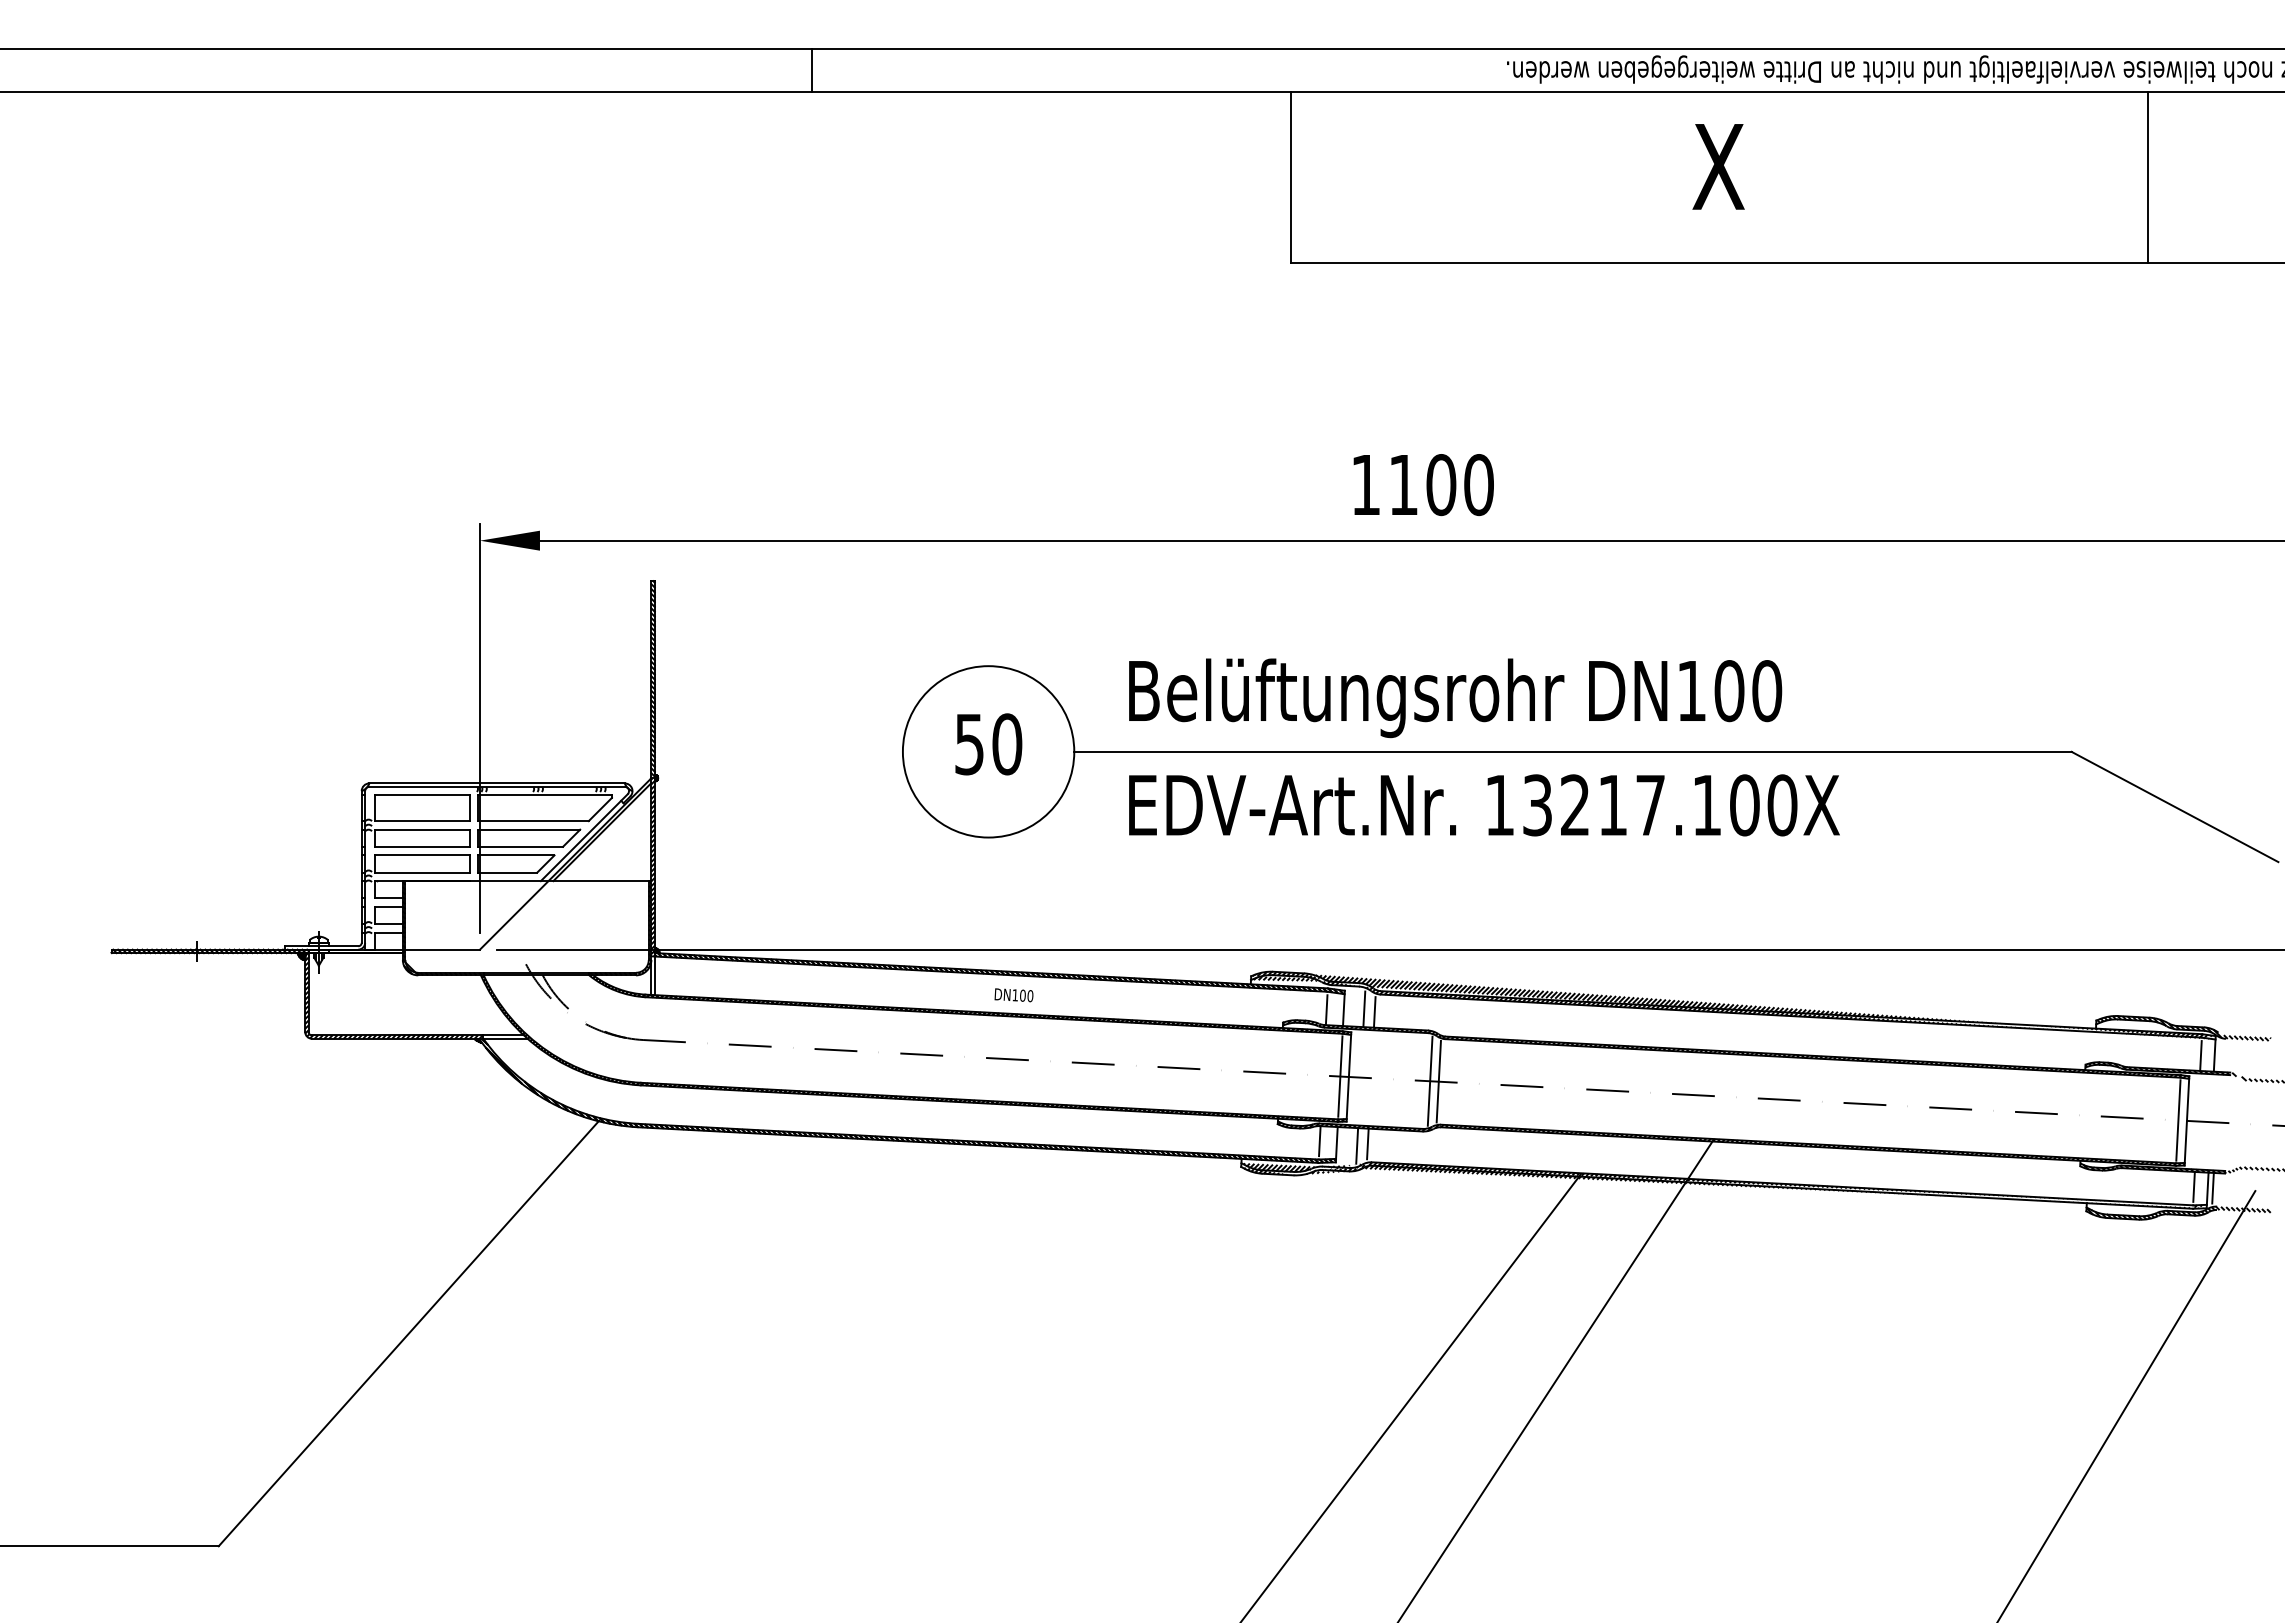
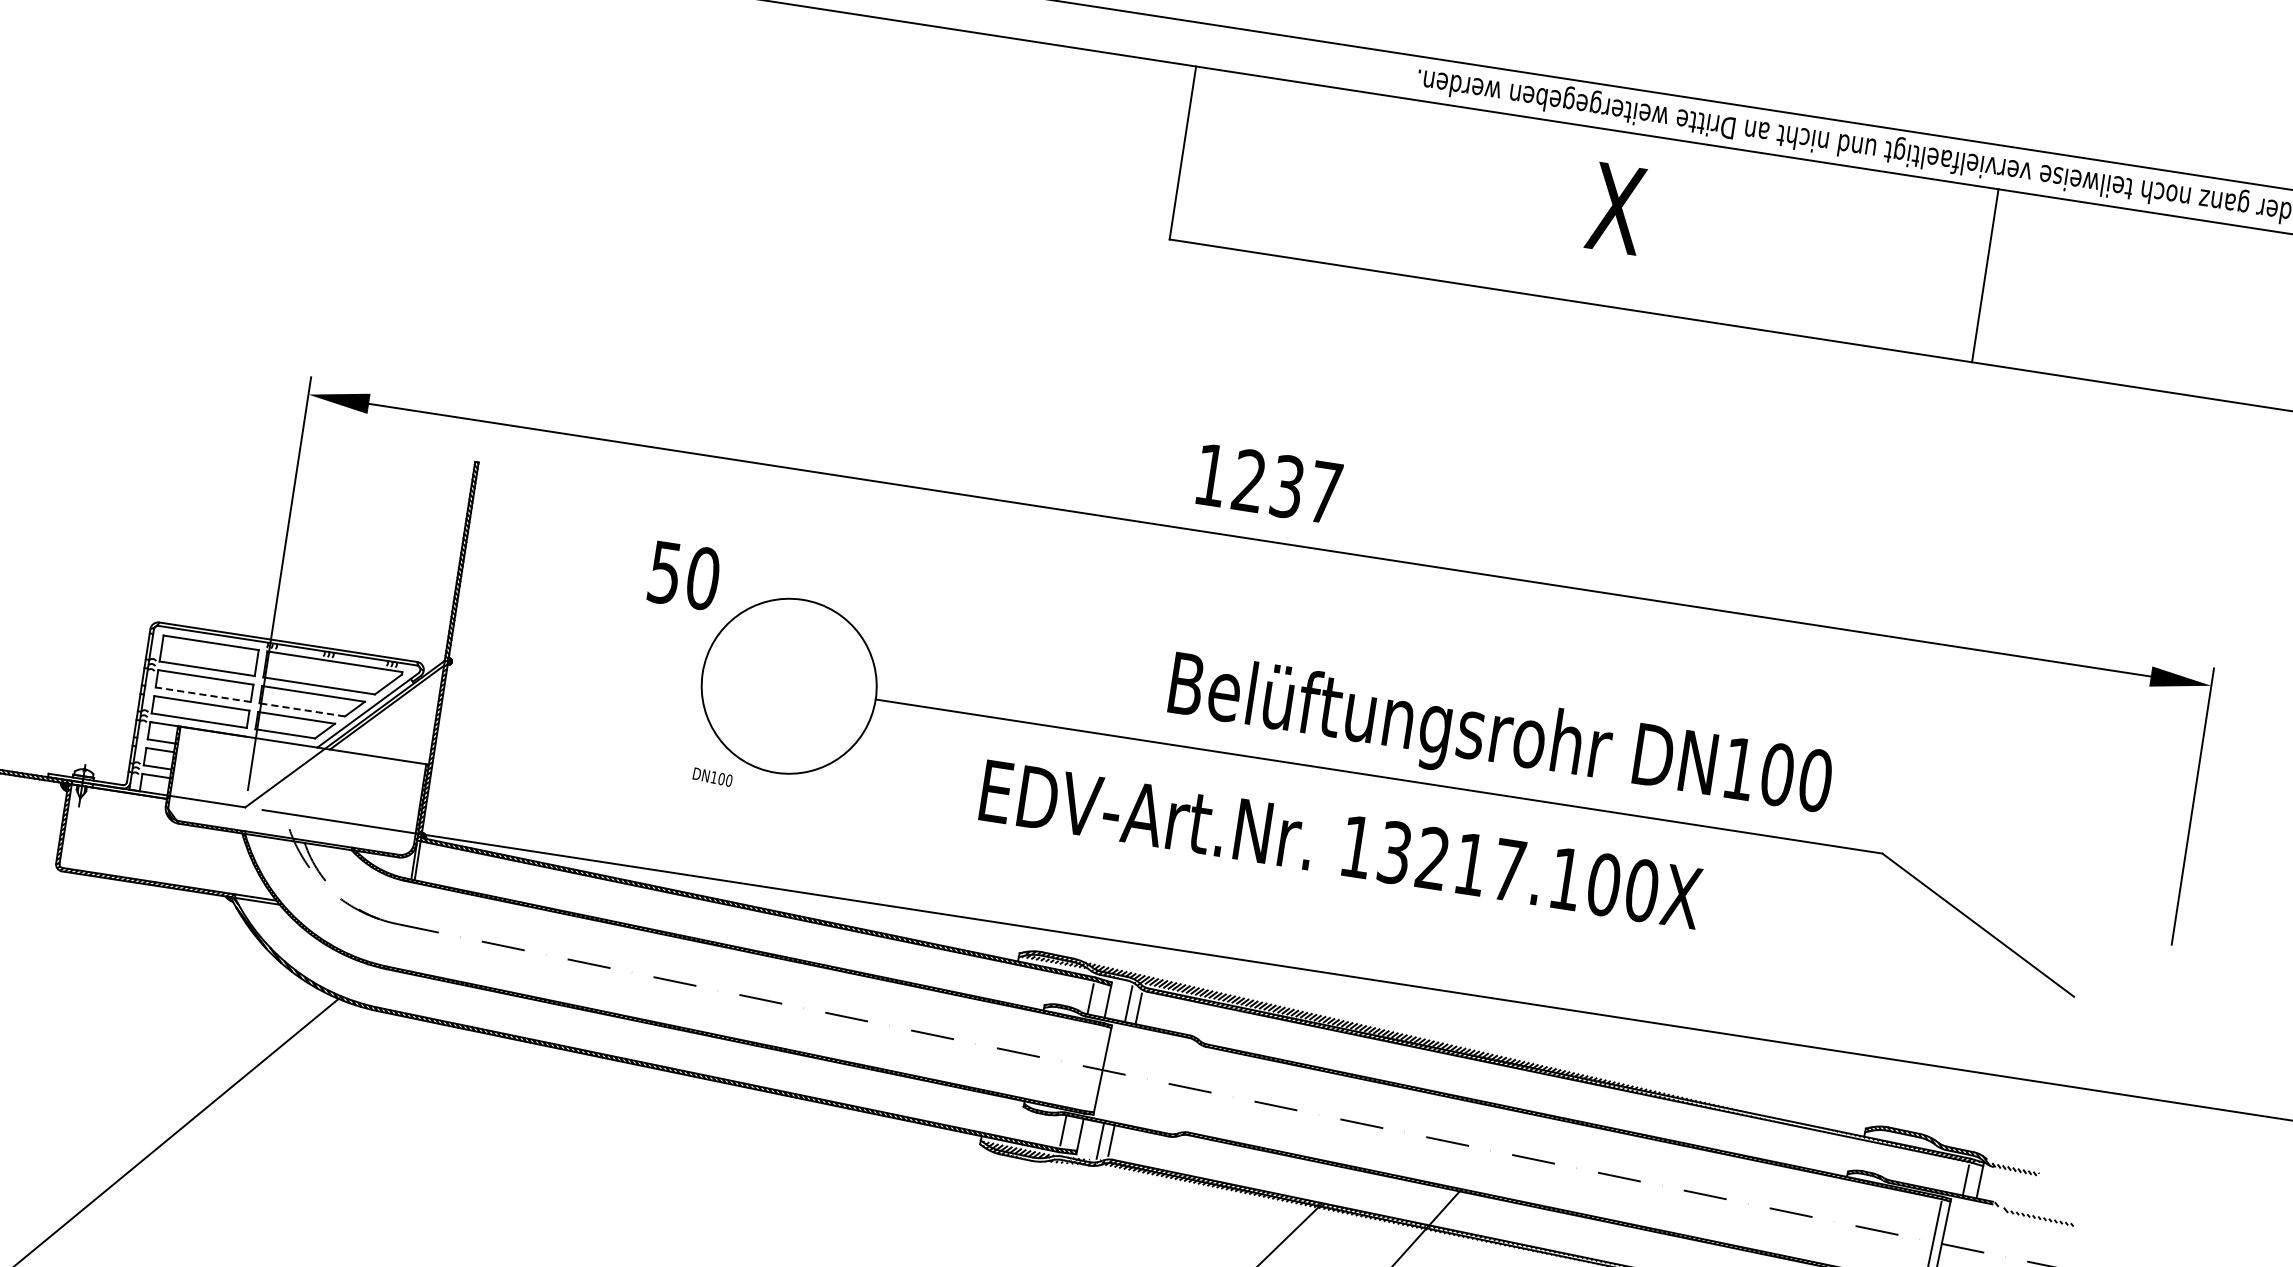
line: (2147, 176) -> (1985, 274), moved
text: (1441, 485) -> (1287, 487), 1100 -> 1237
text: (1455, 698) -> (1499, 739), moved
text: (988, 744) -> (684, 575), moved
text: (1484, 805) -> (1341, 844), moved
line: (422, 846) -> (203, 694), solid -> dashed
line: (520, 846) -> (302, 709), solid -> dashed
text: (1013, 995) -> (712, 777), moved
line: (1340, 1076) -> (1094, 1068), removed
line: (1429, 1080) -> (1183, 1086), removed
line: (1438, 1081) -> (1192, 1088), removed

